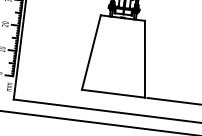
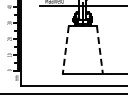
line: (90, 52) -> (65, 50), solid -> dashed
line: (144, 59) -> (99, 50), solid -> dashed

